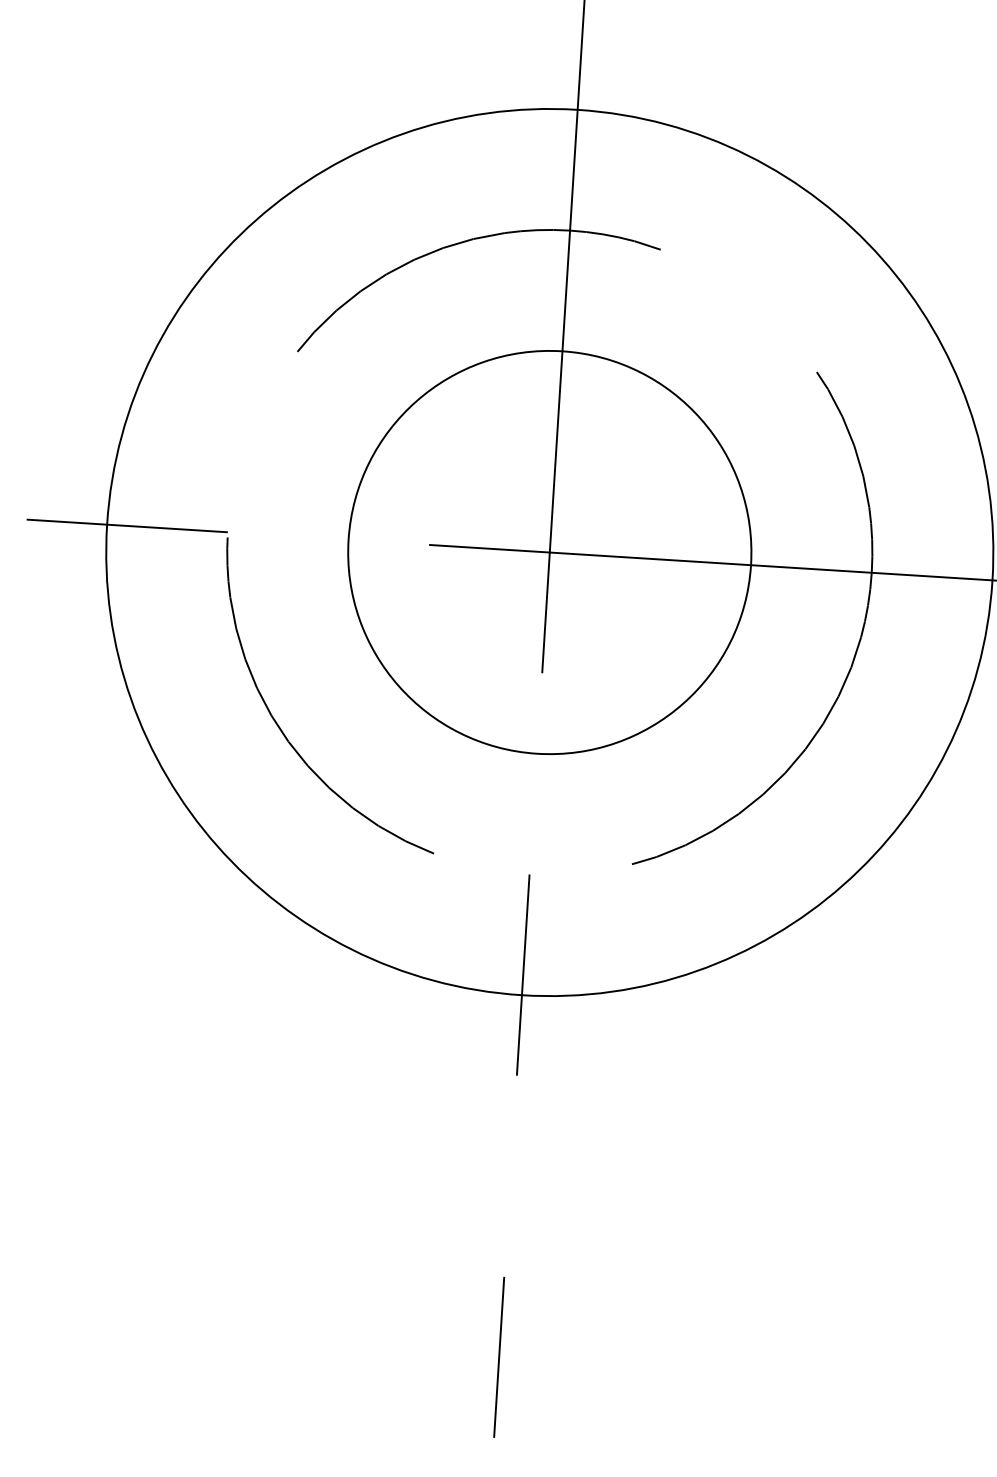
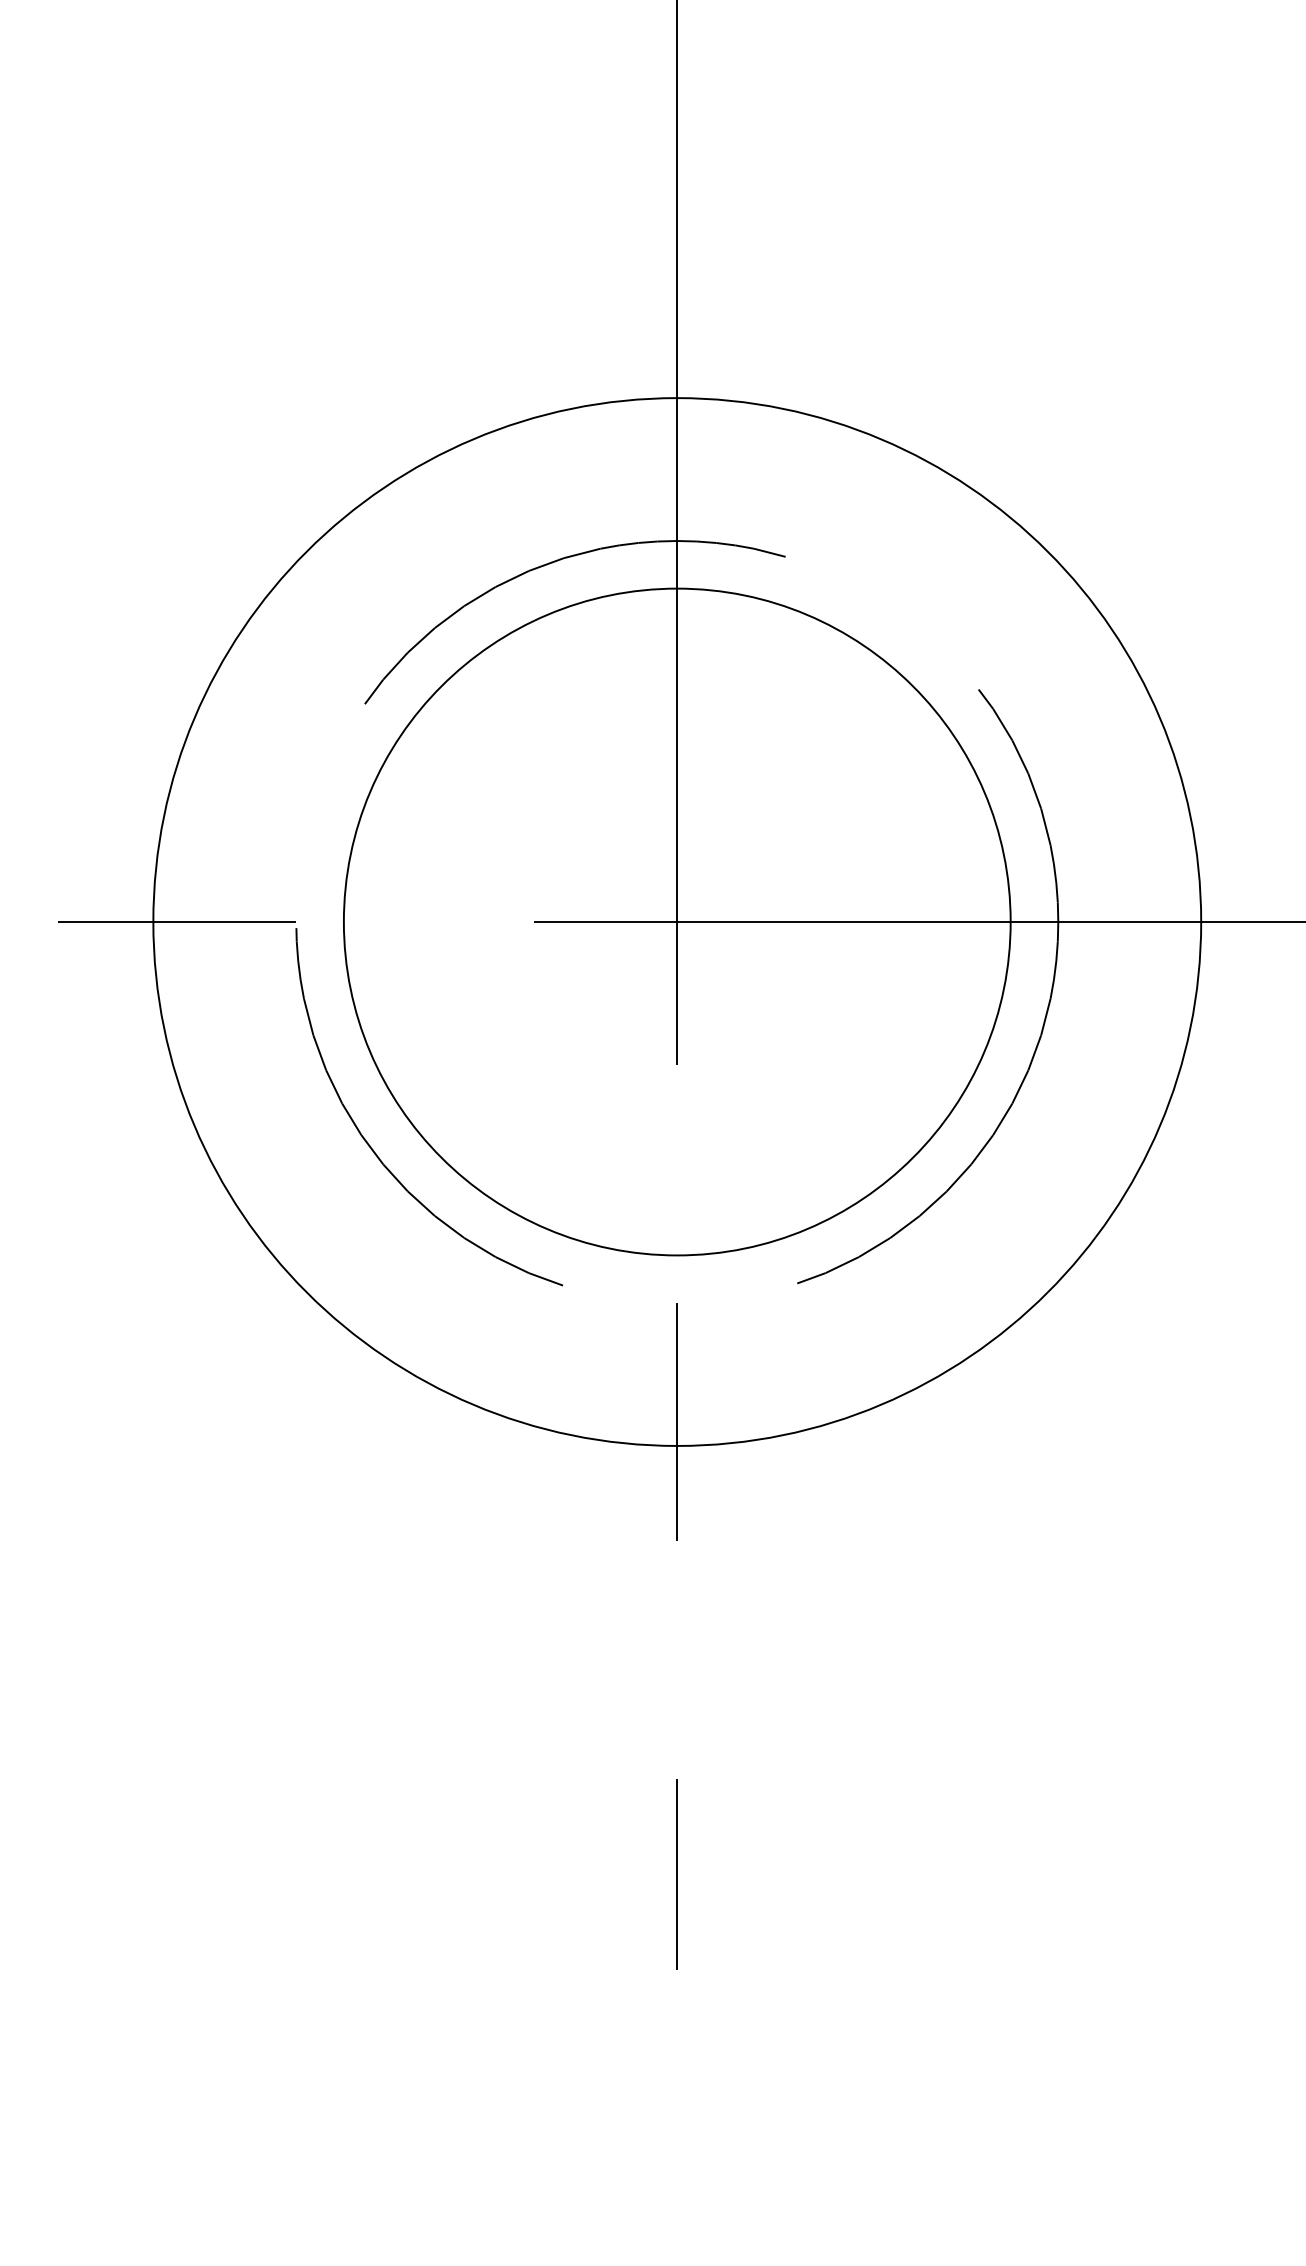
circle: (550, 552) -> (677, 921), size x1.4

